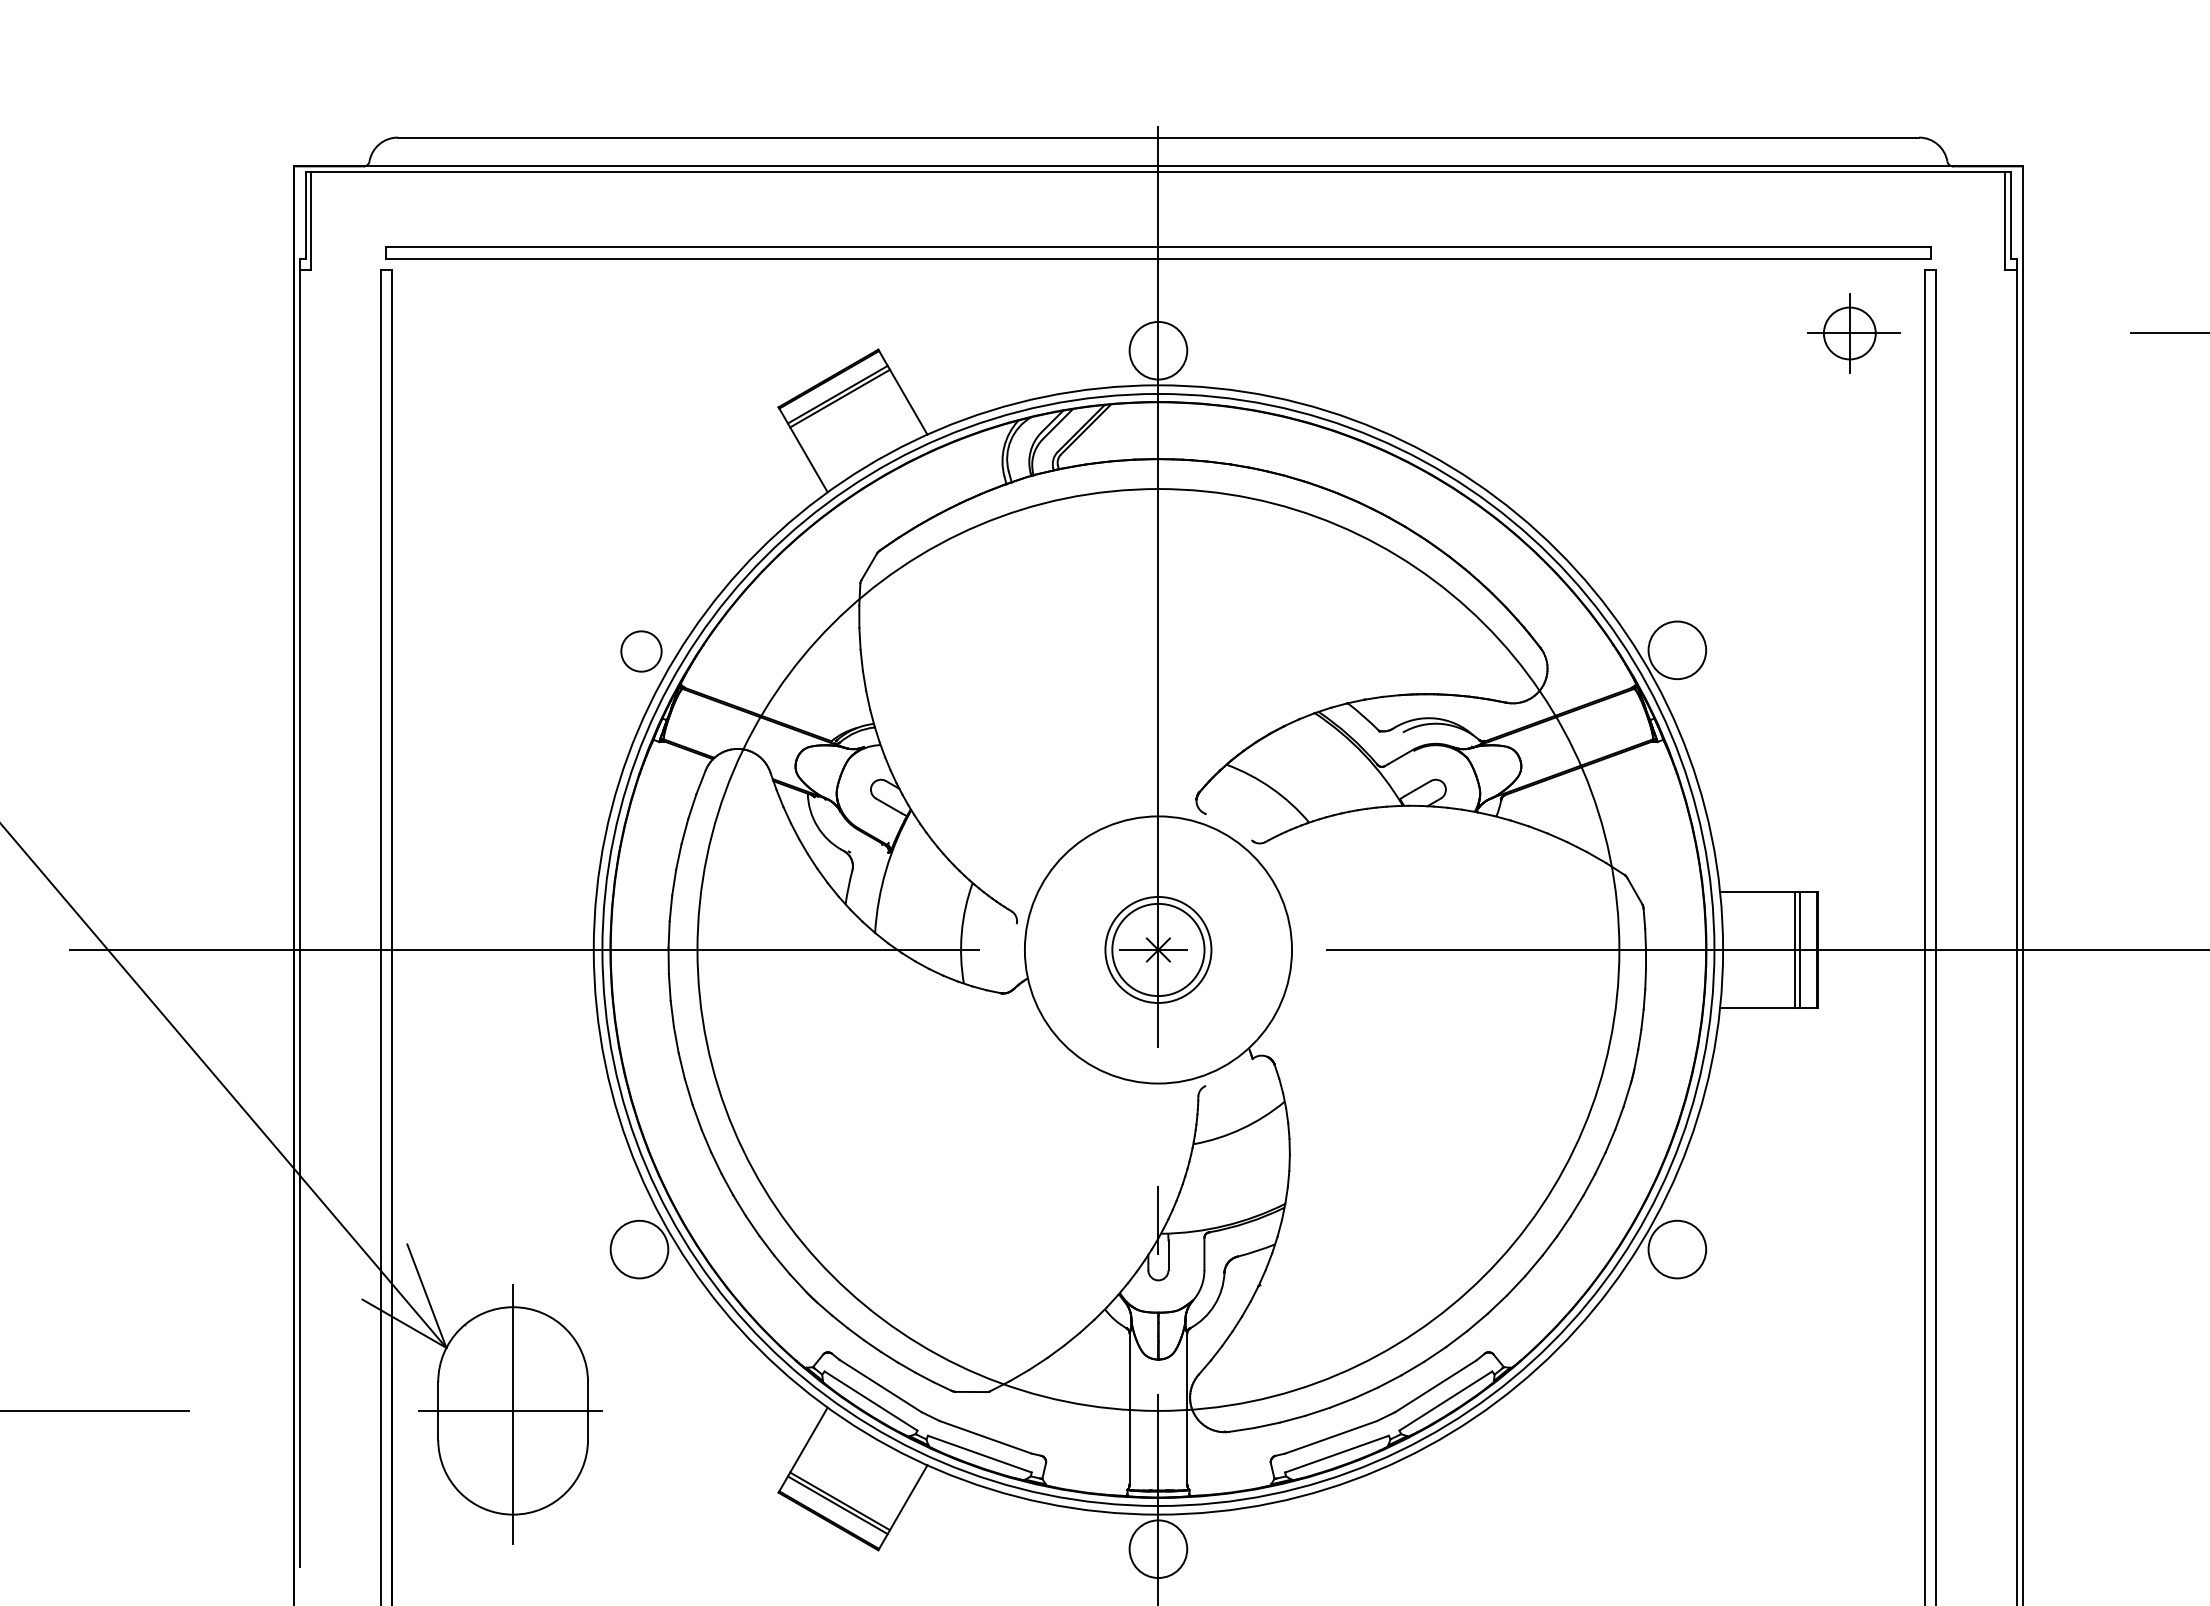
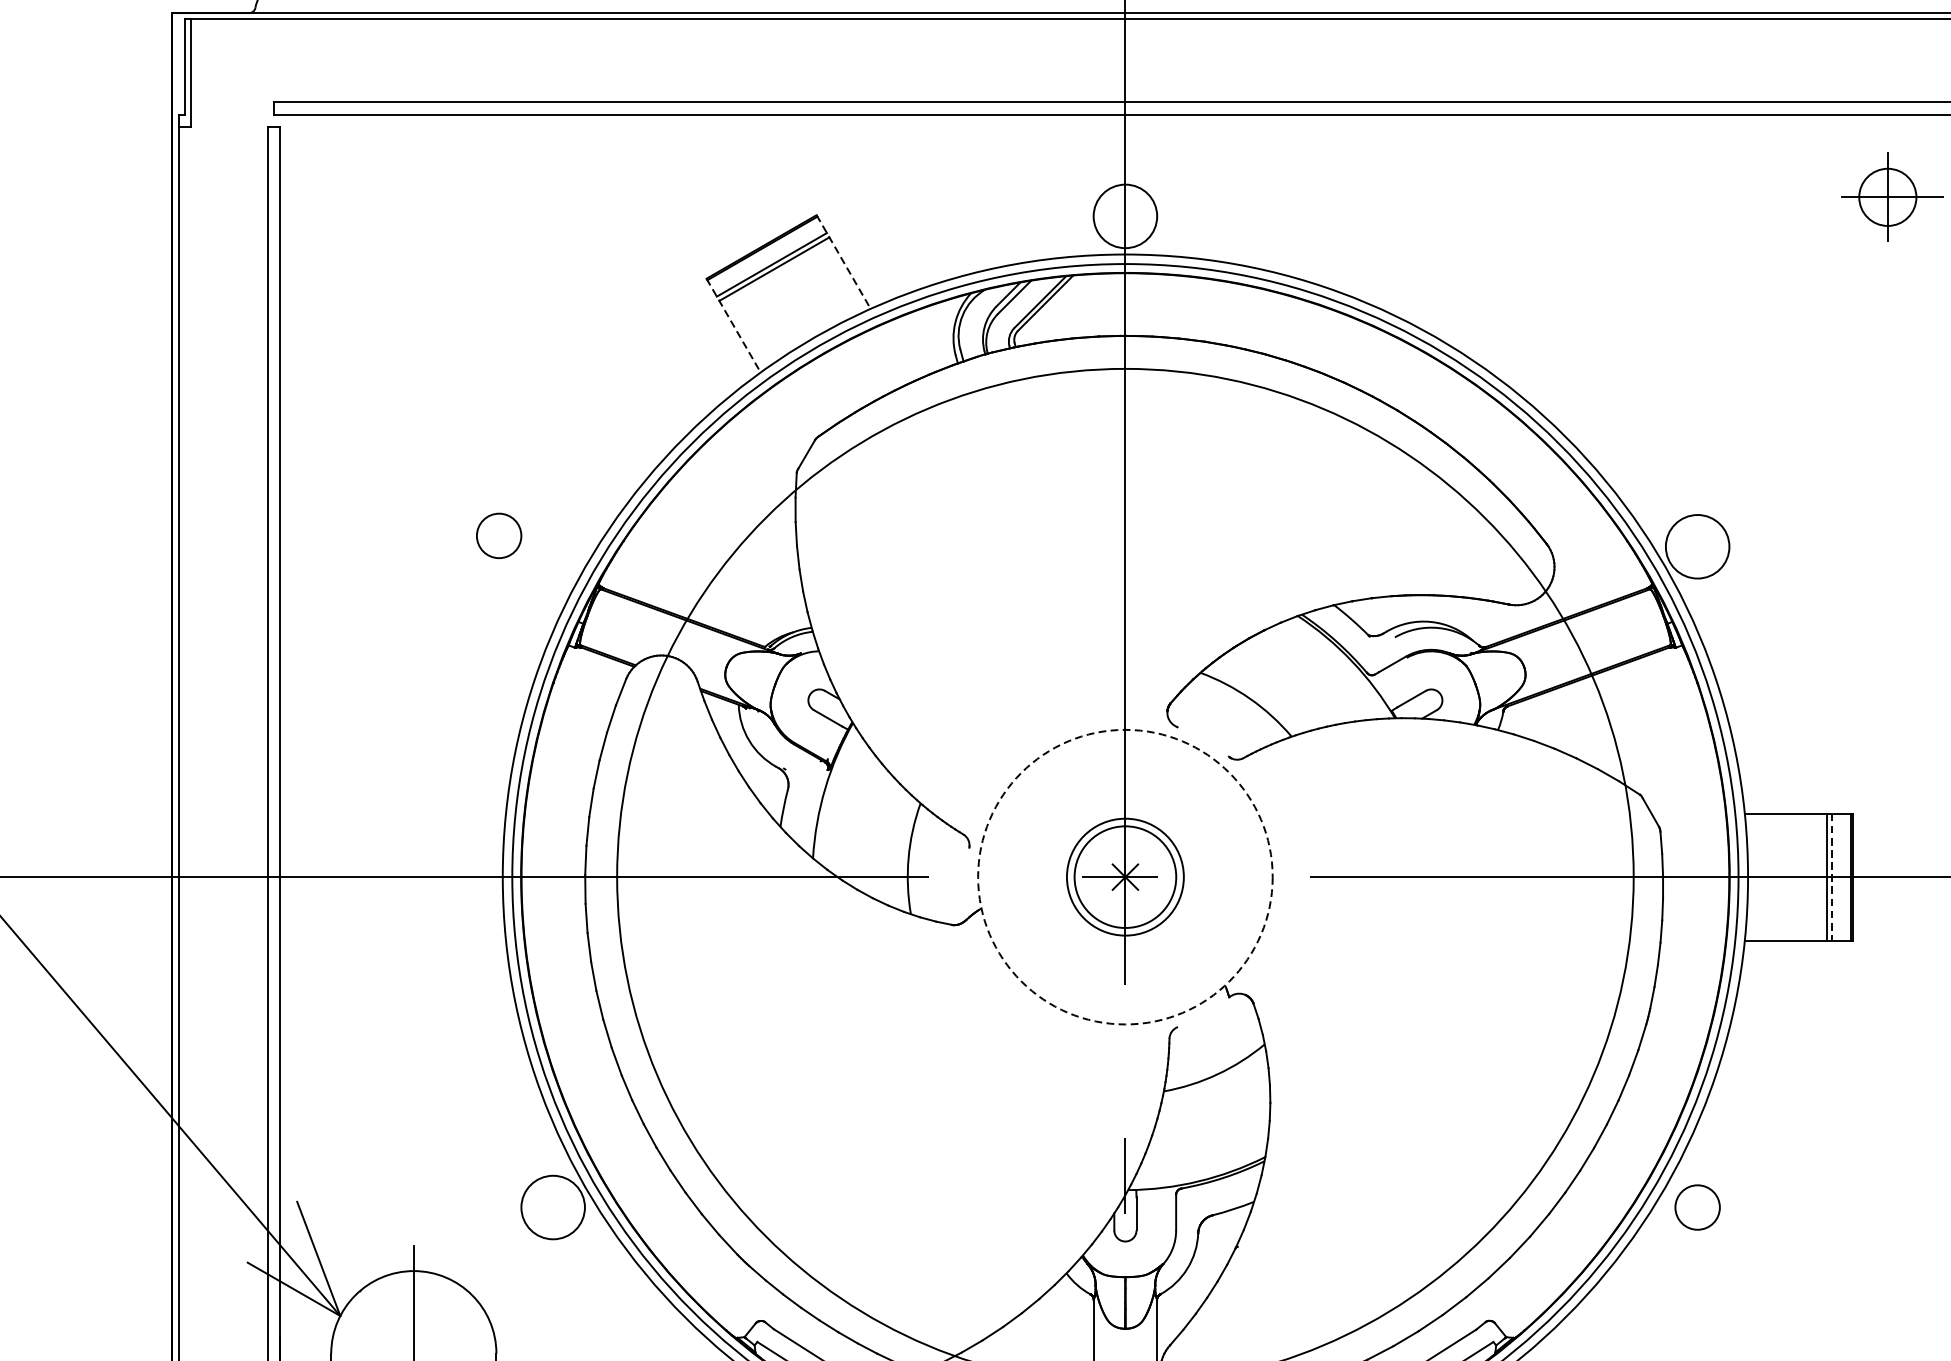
line: (903, 392) -> (844, 262), solid -> dashed
line: (803, 450) -> (734, 326), solid -> dashed
circle: (641, 651) -> (499, 535), moved
circle: (1158, 949) -> (1125, 876), solid -> dashed
line: (1799, 949) -> (1832, 876), solid -> dashed
circle: (1677, 1249) -> (1697, 1207), size x0.7

